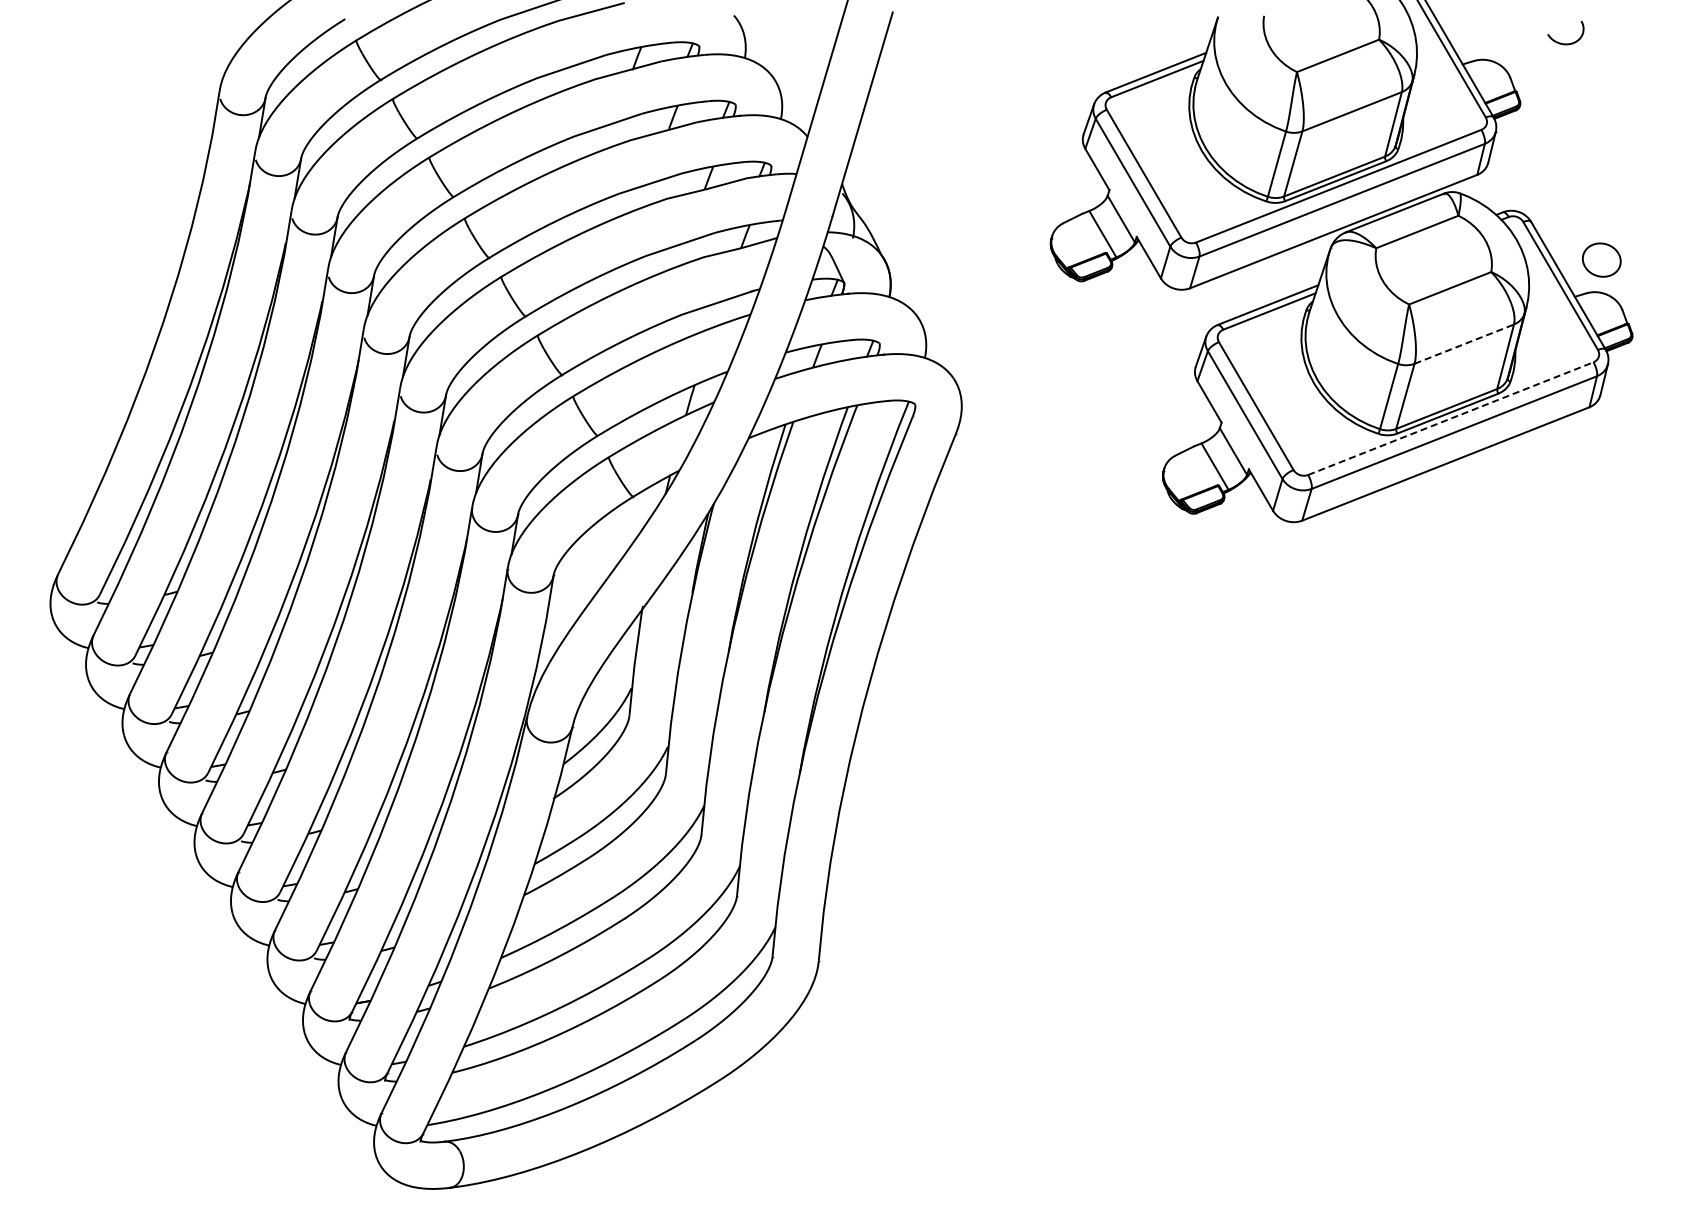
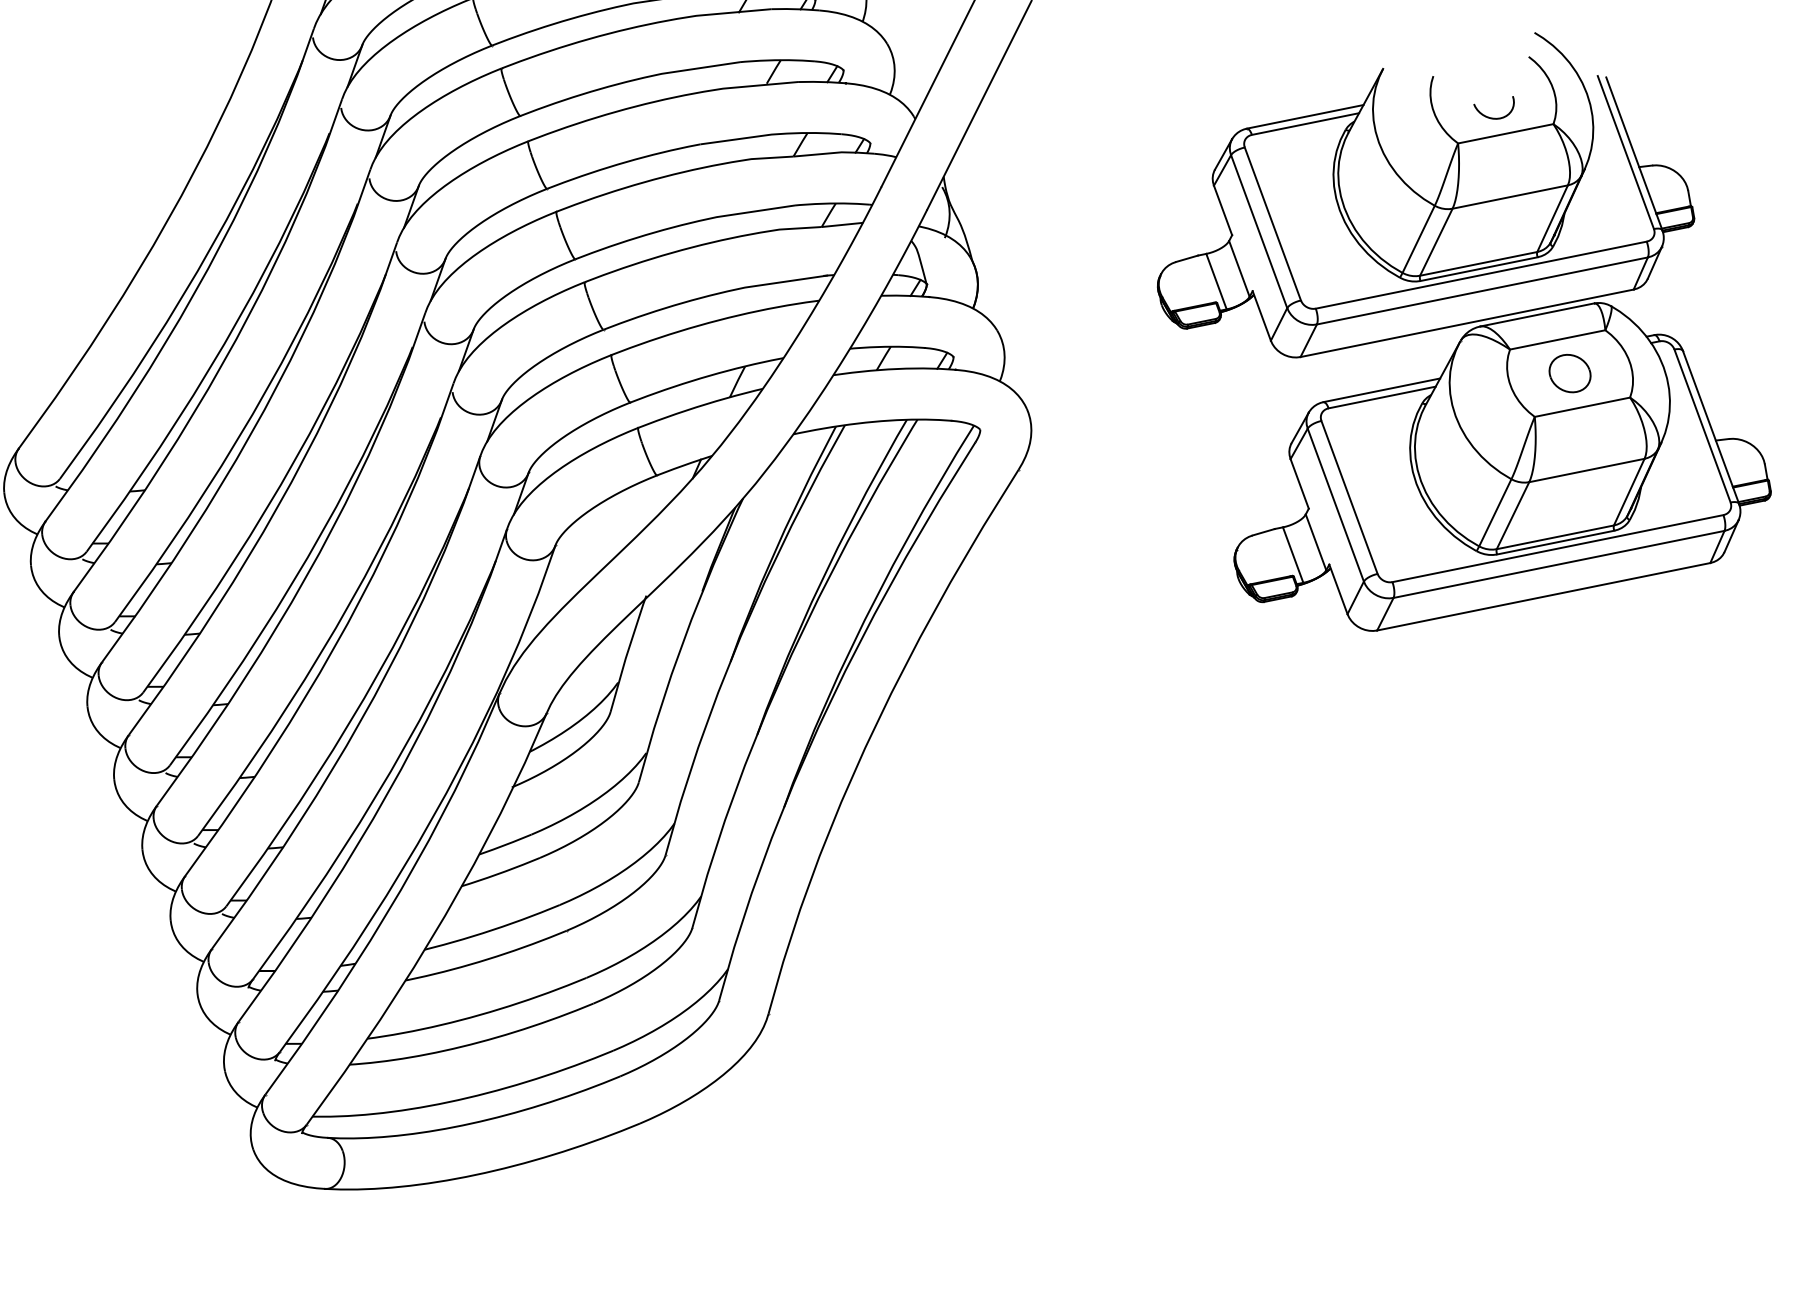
curve: (1565, 43) -> (1491, 117), moved
part: (1601, 259) -> (1569, 372), moved
line: (1464, 343) -> (1587, 469), dashed -> solid
line: (1451, 418) -> (1558, 548), dashed -> solid

